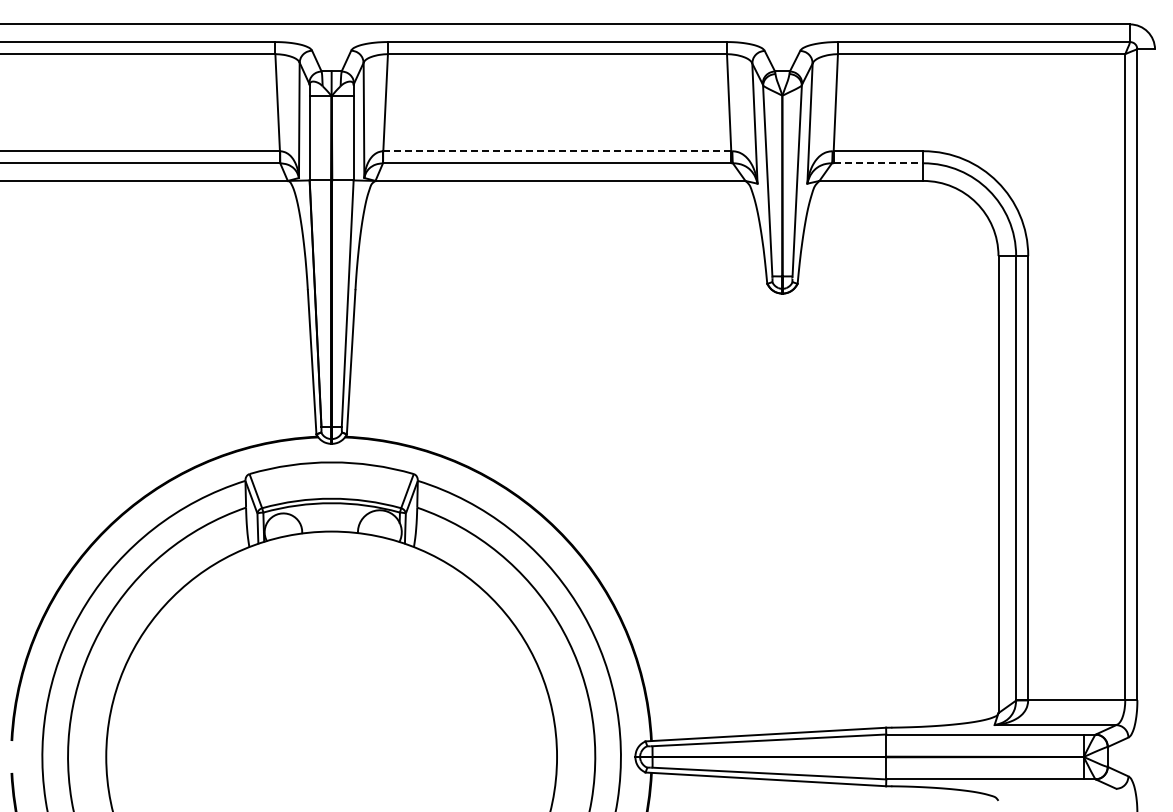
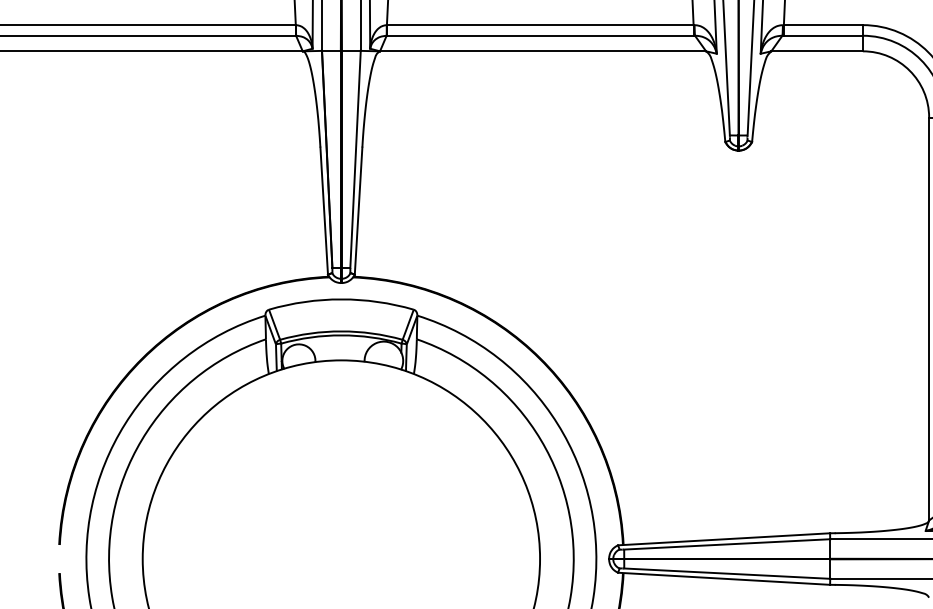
line: (557, 151) -> (540, 25), dashed -> solid
line: (878, 163) -> (823, 35), dashed -> solid

